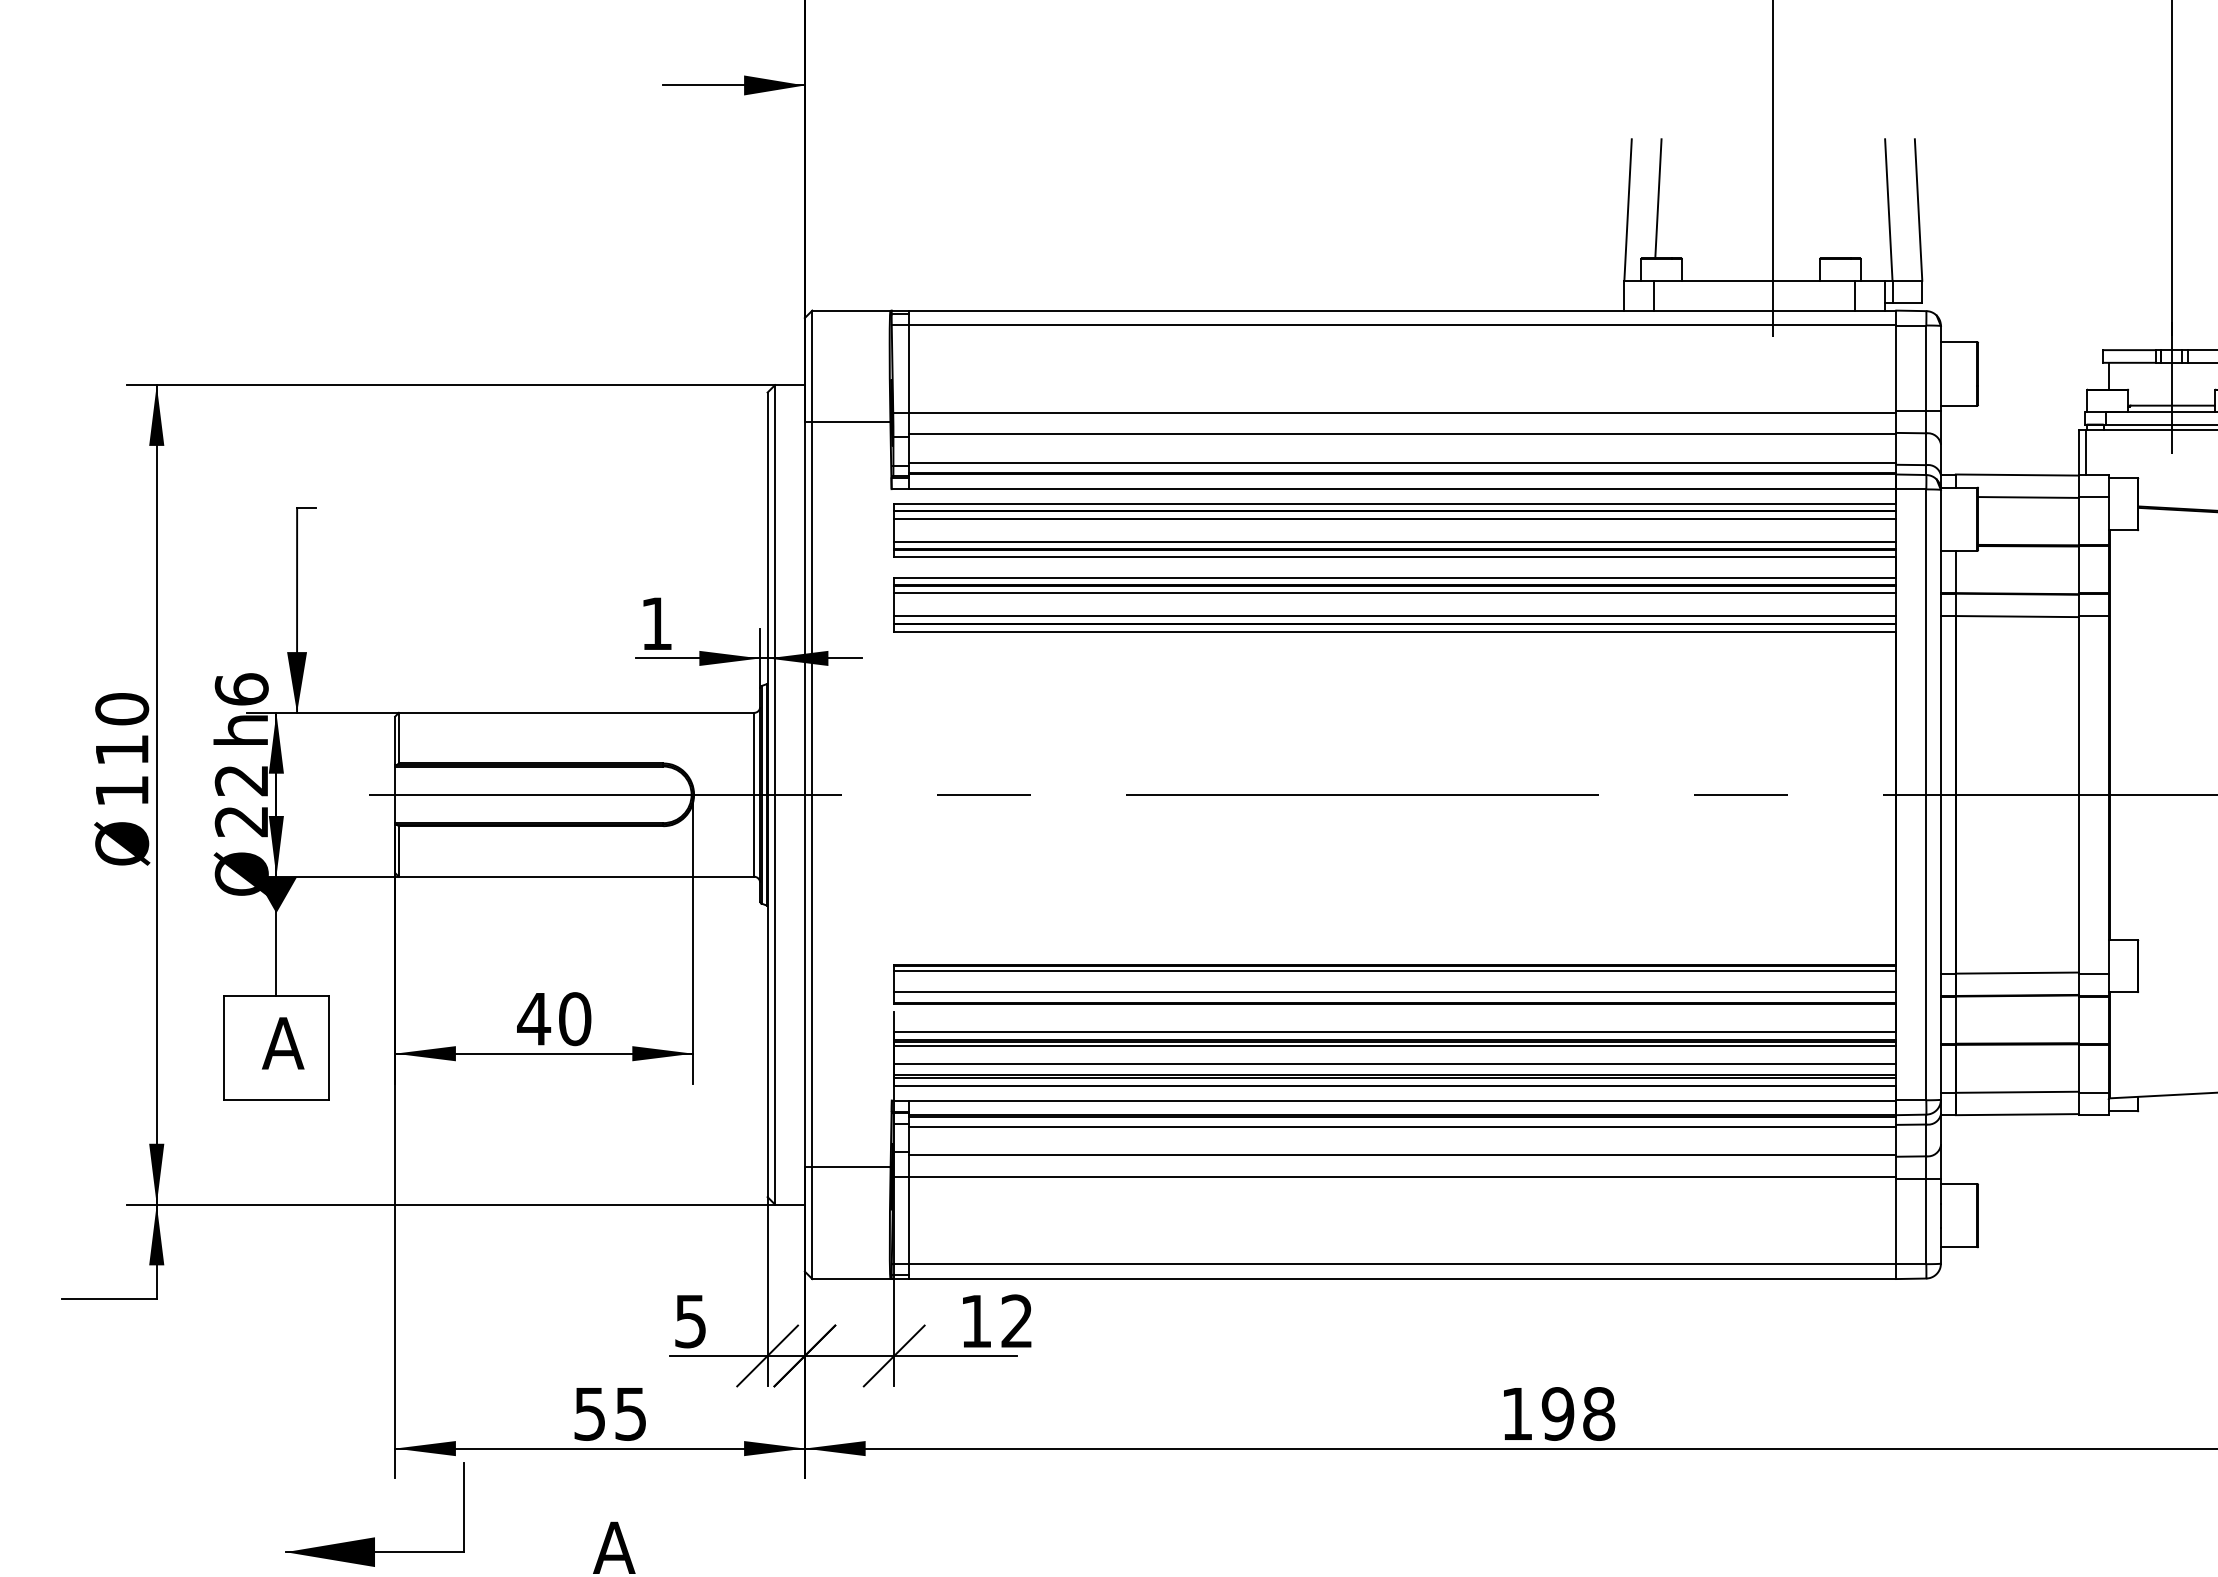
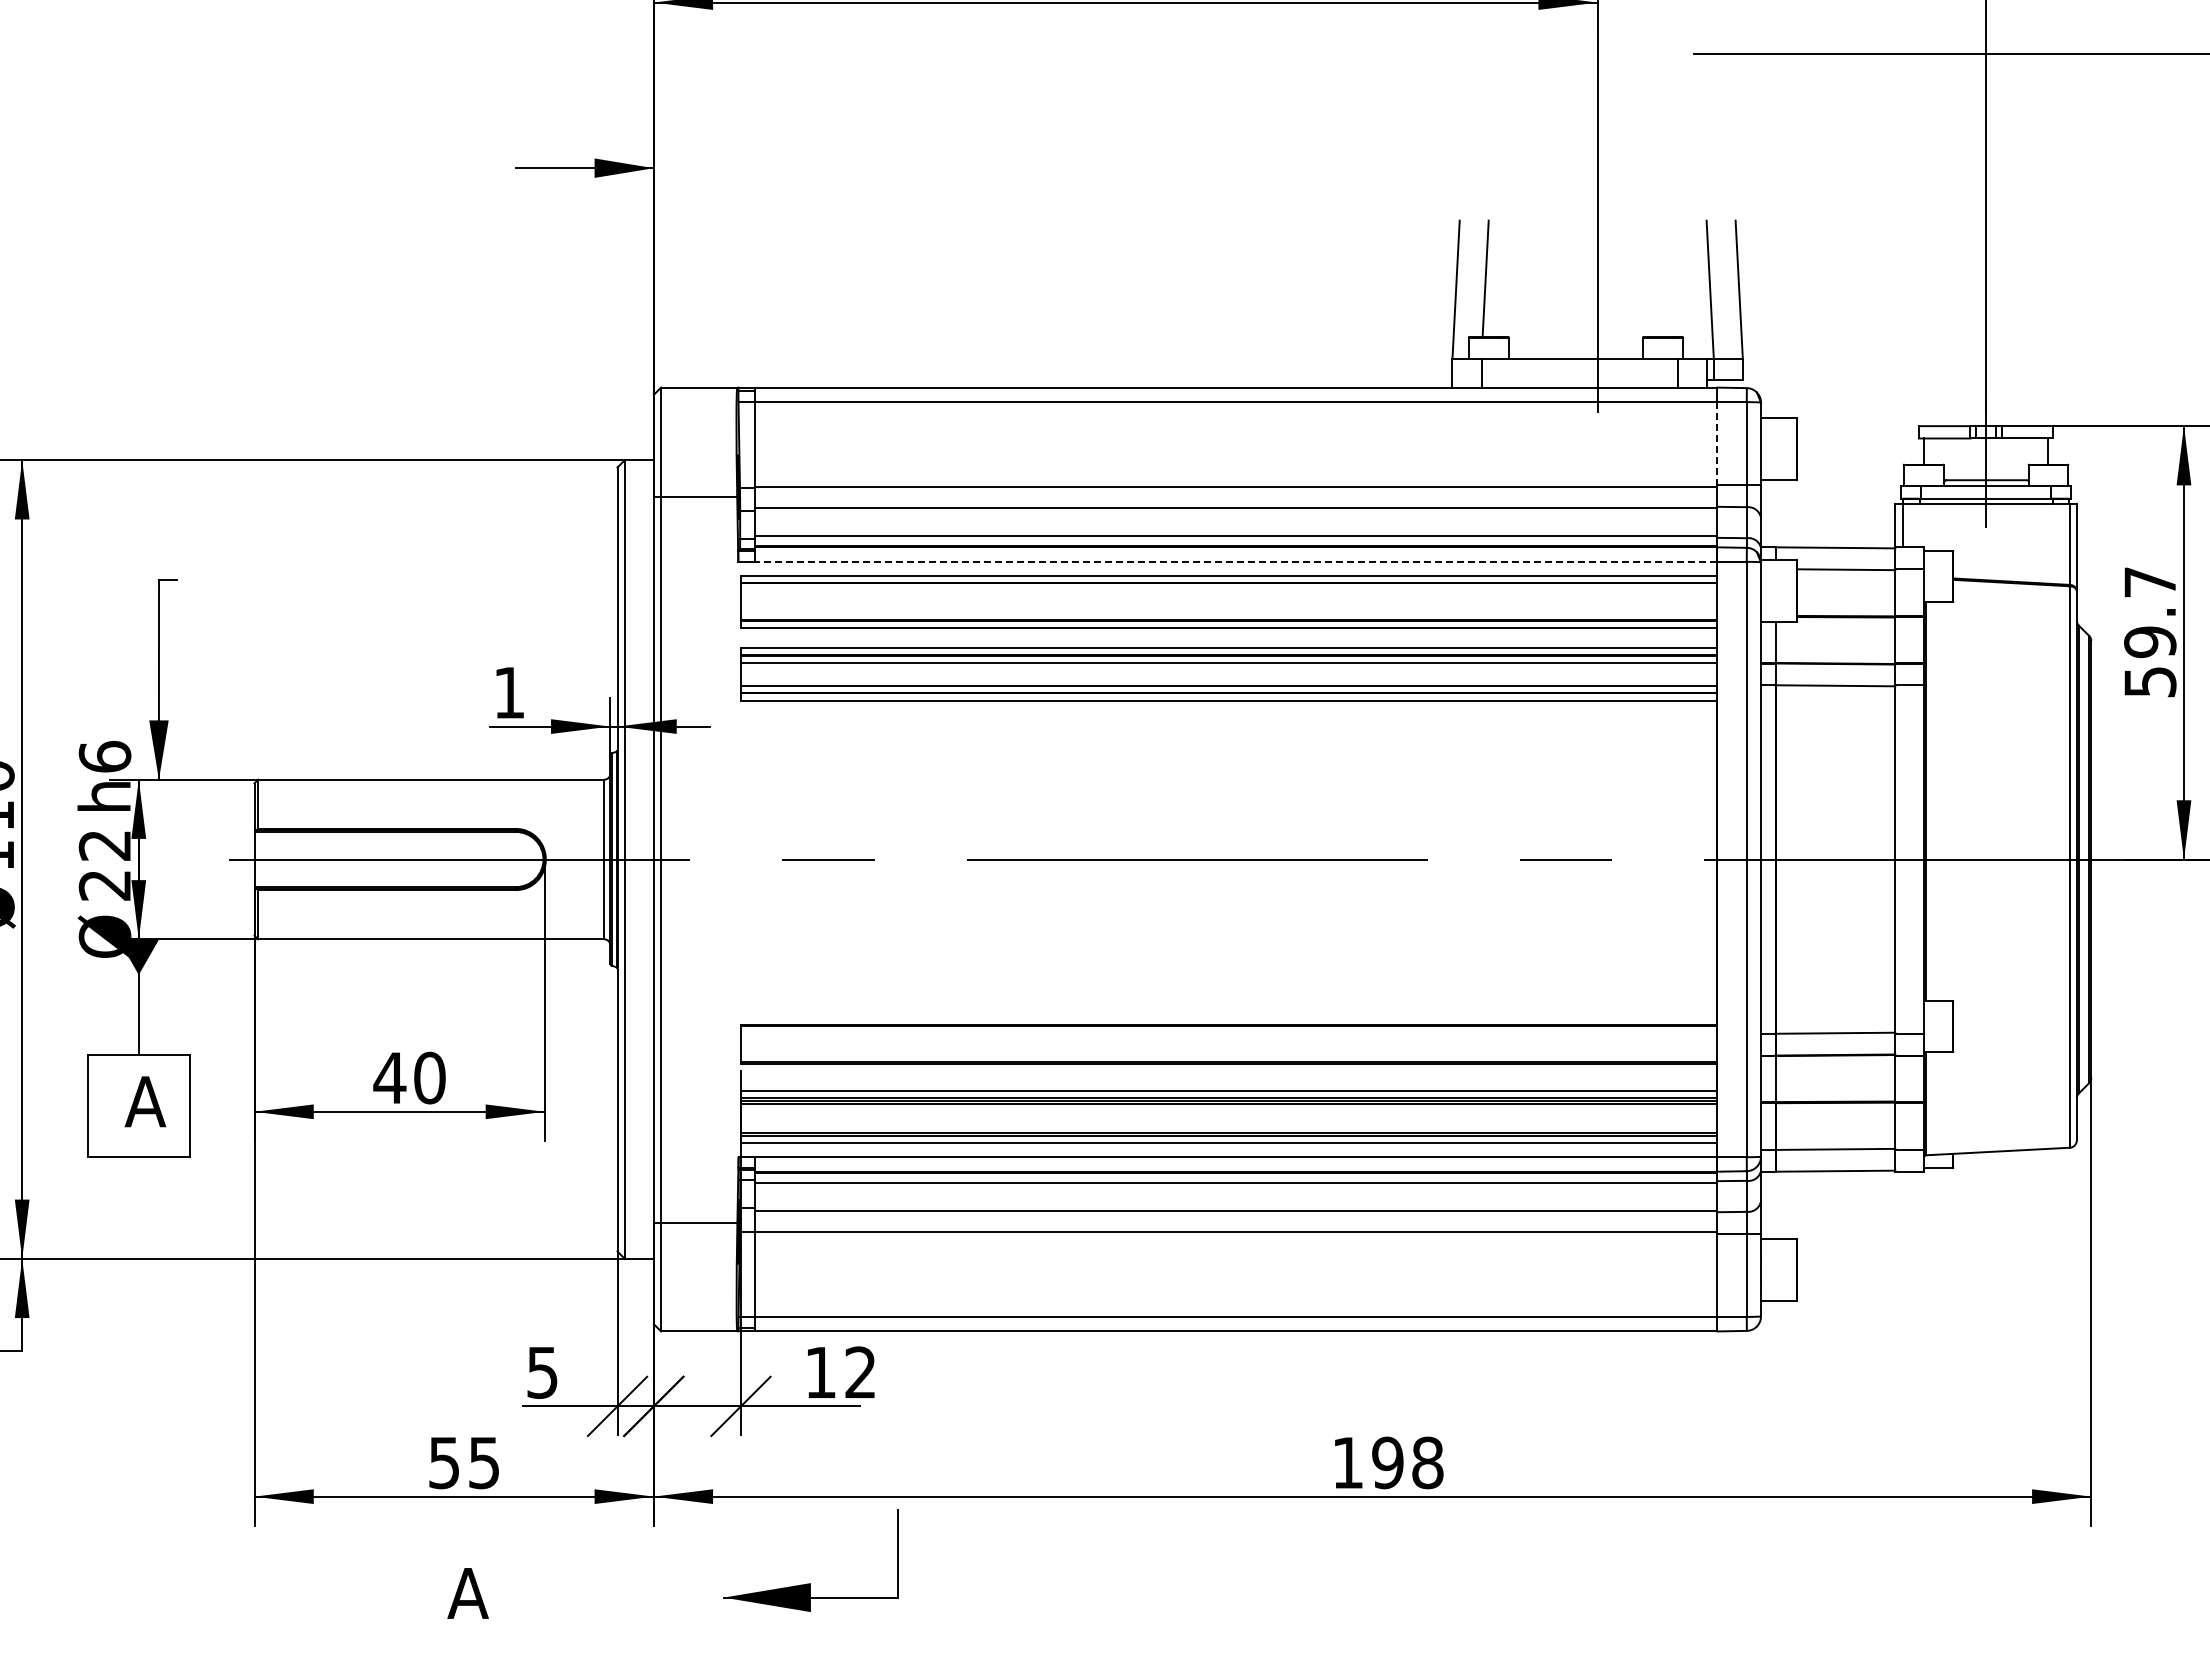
line: (1896, 368) -> (1717, 444), solid -> dashed
line: (1402, 489) -> (1236, 561), solid -> dashed
line: (1394, 518) -> (1228, 590), removed
line: (1394, 542) -> (1228, 613), removed
line: (1394, 970) -> (1228, 1030), removed
line: (1394, 992) -> (1228, 1052), removed
line: (1394, 1063) -> (1228, 1121), removed
part: (374, 1537) -> (810, 1583), moved

